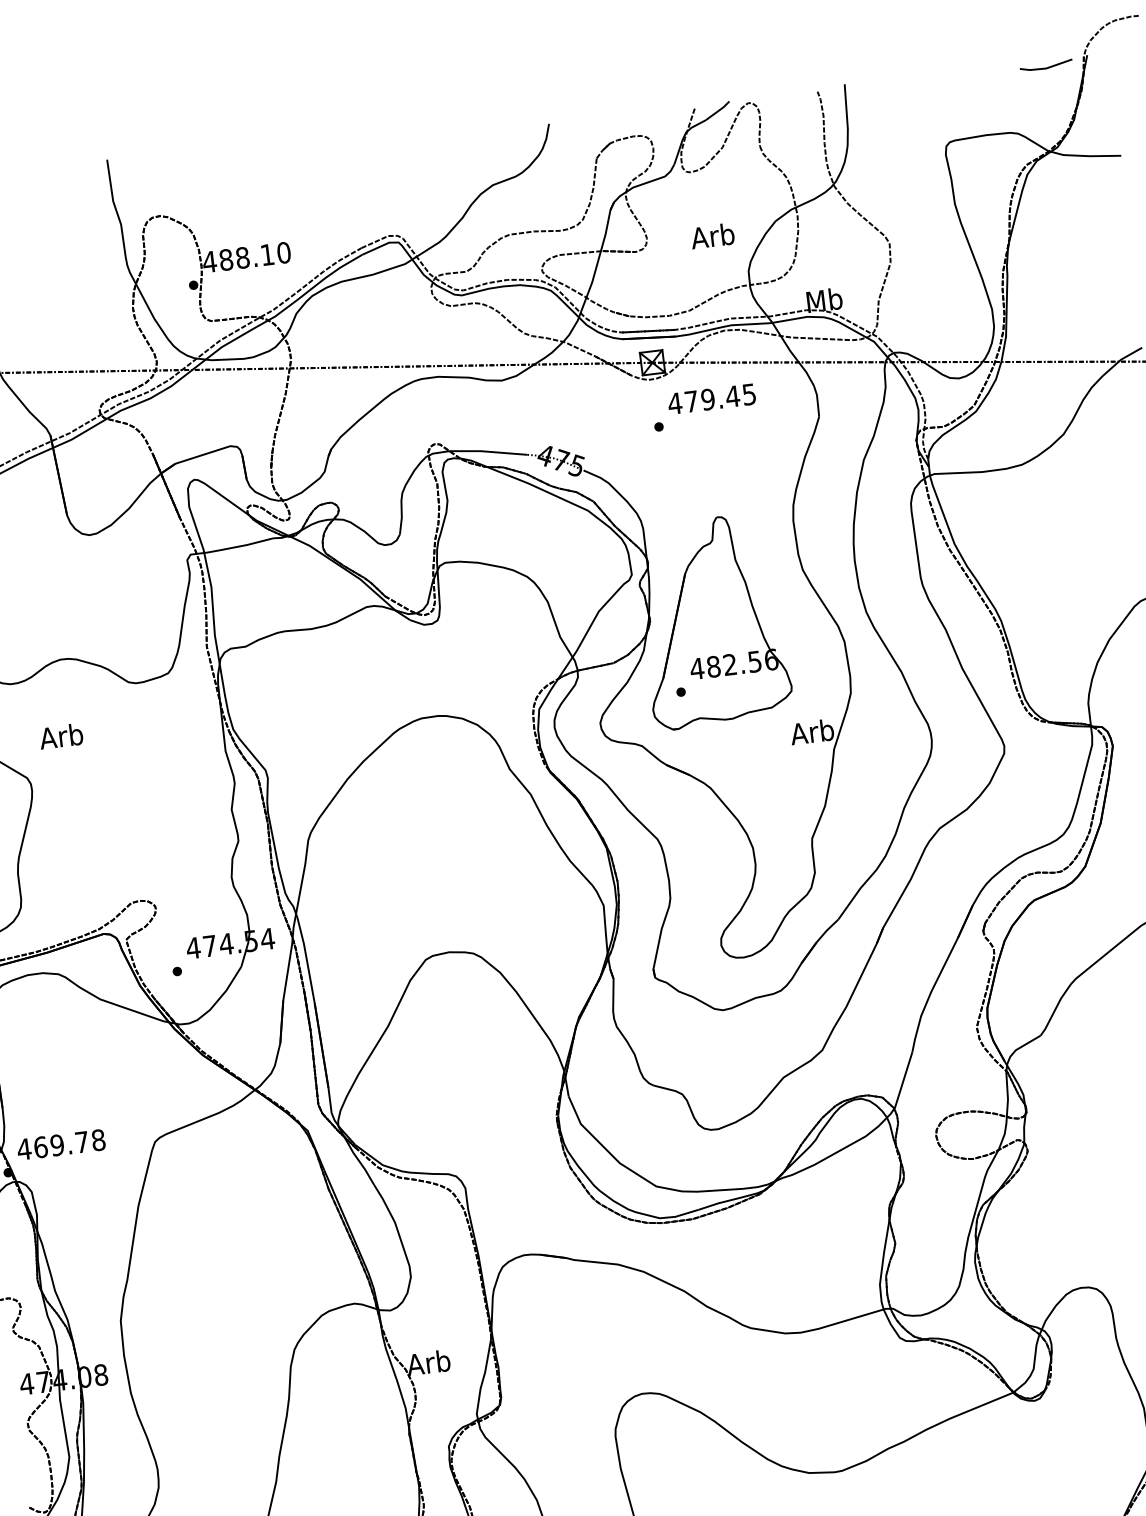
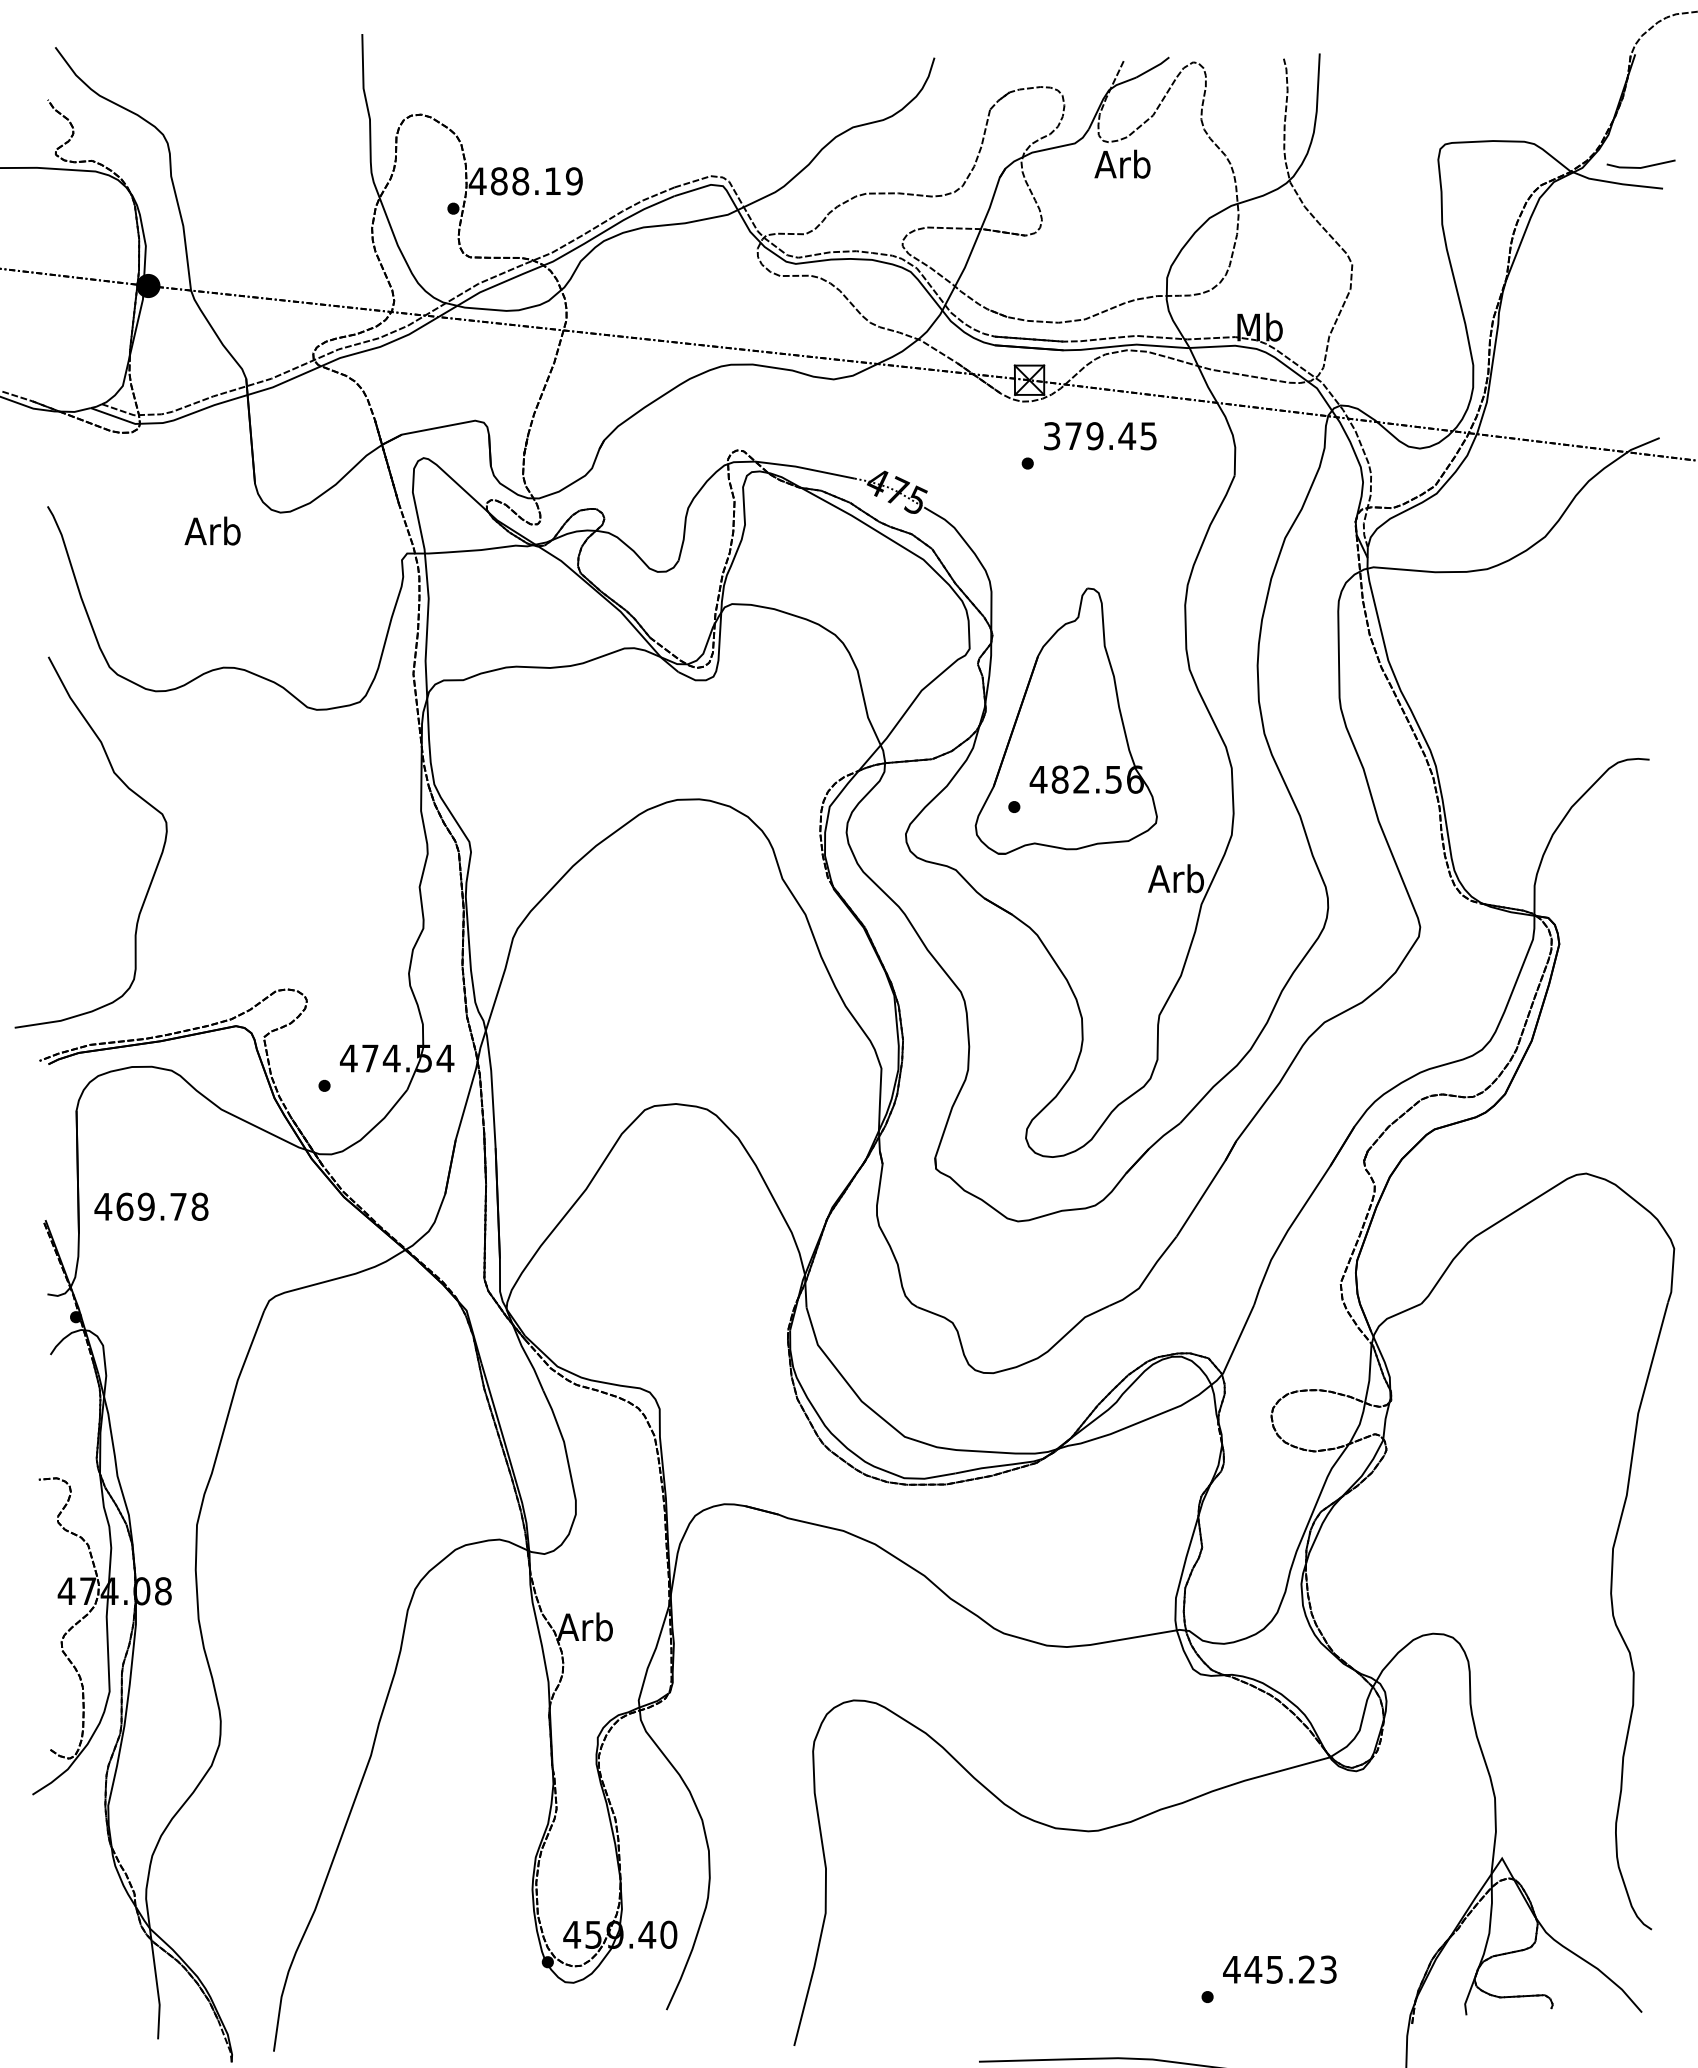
line: (1046, 67) -> (1641, 166), moved
text: (712, 235) -> (1122, 163), moved
text: (283, 253) -> (573, 181), 488.10 -> 488.19
text: (674, 403) -> (1051, 436), 479.45 -> 379.45
text: (61, 735) -> (212, 530), moved
text: (61, 1144) -> (151, 1206), moved

